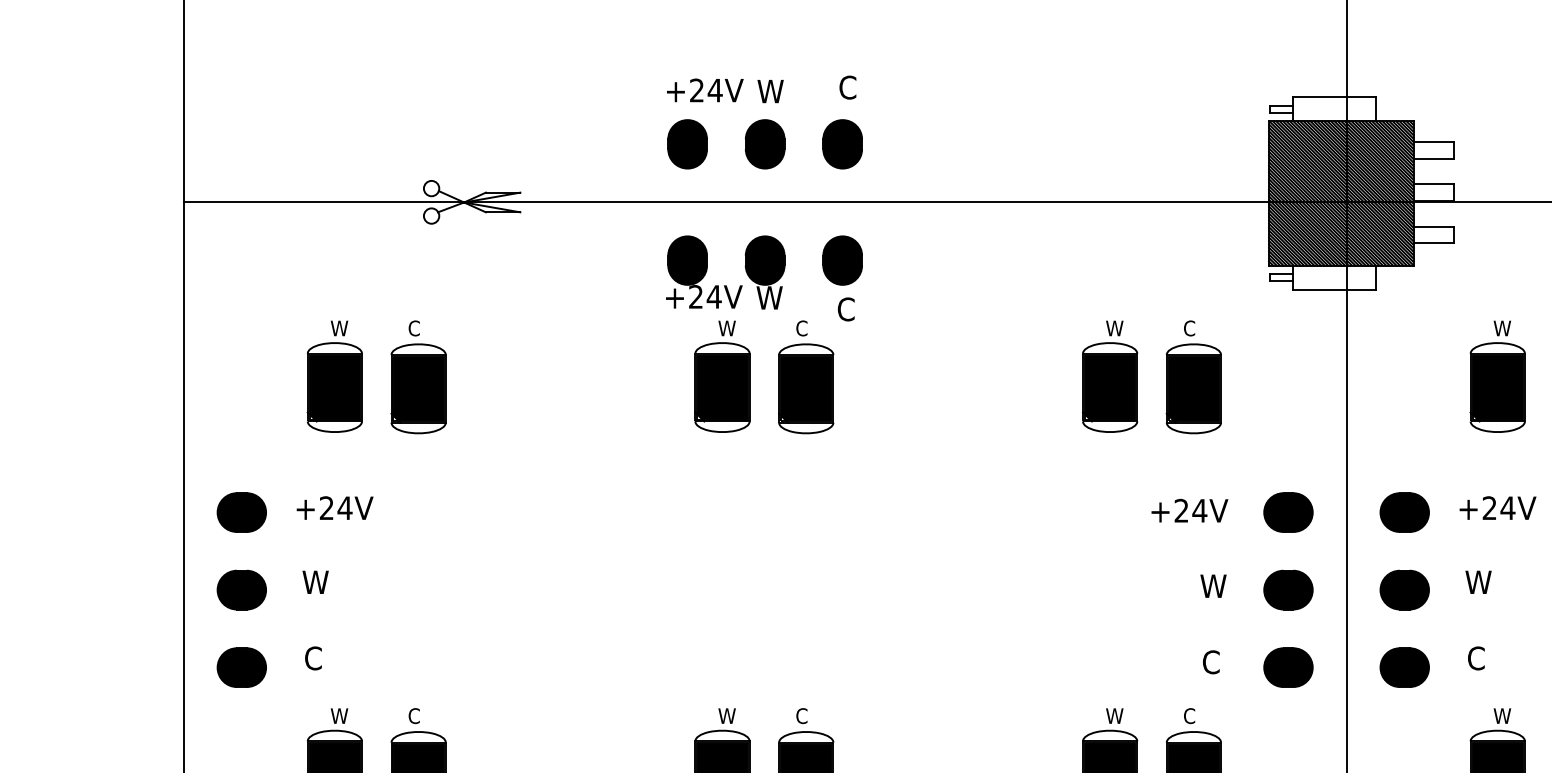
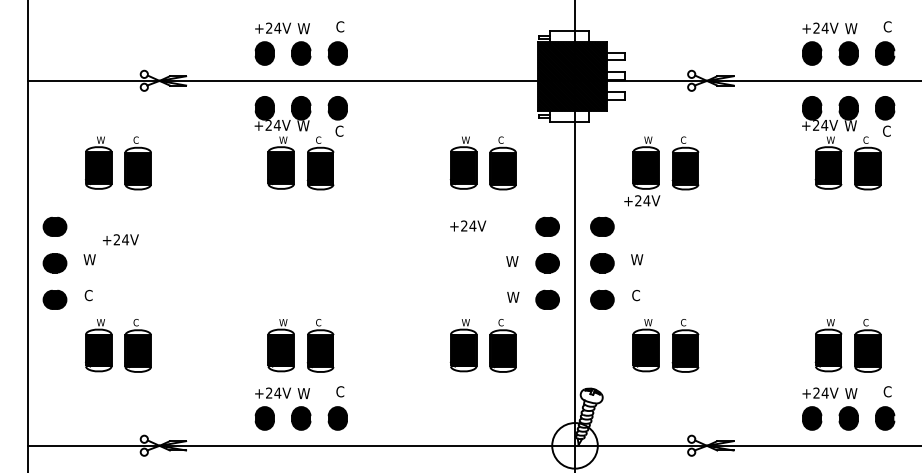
text: (334, 507) -> (120, 239), moved
text: (1498, 507) -> (642, 200), moved
text: (1190, 509) -> (468, 225), moved
text: (1215, 660) -> (513, 296), C -> W

